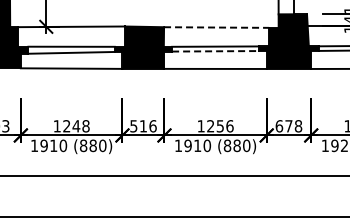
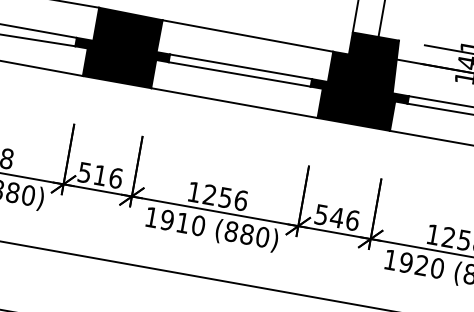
line: (217, 27) -> (249, 36), dashed -> solid
line: (215, 51) -> (239, 74), dashed -> solid
text: (288, 126) -> (336, 217), 678 -> 546

